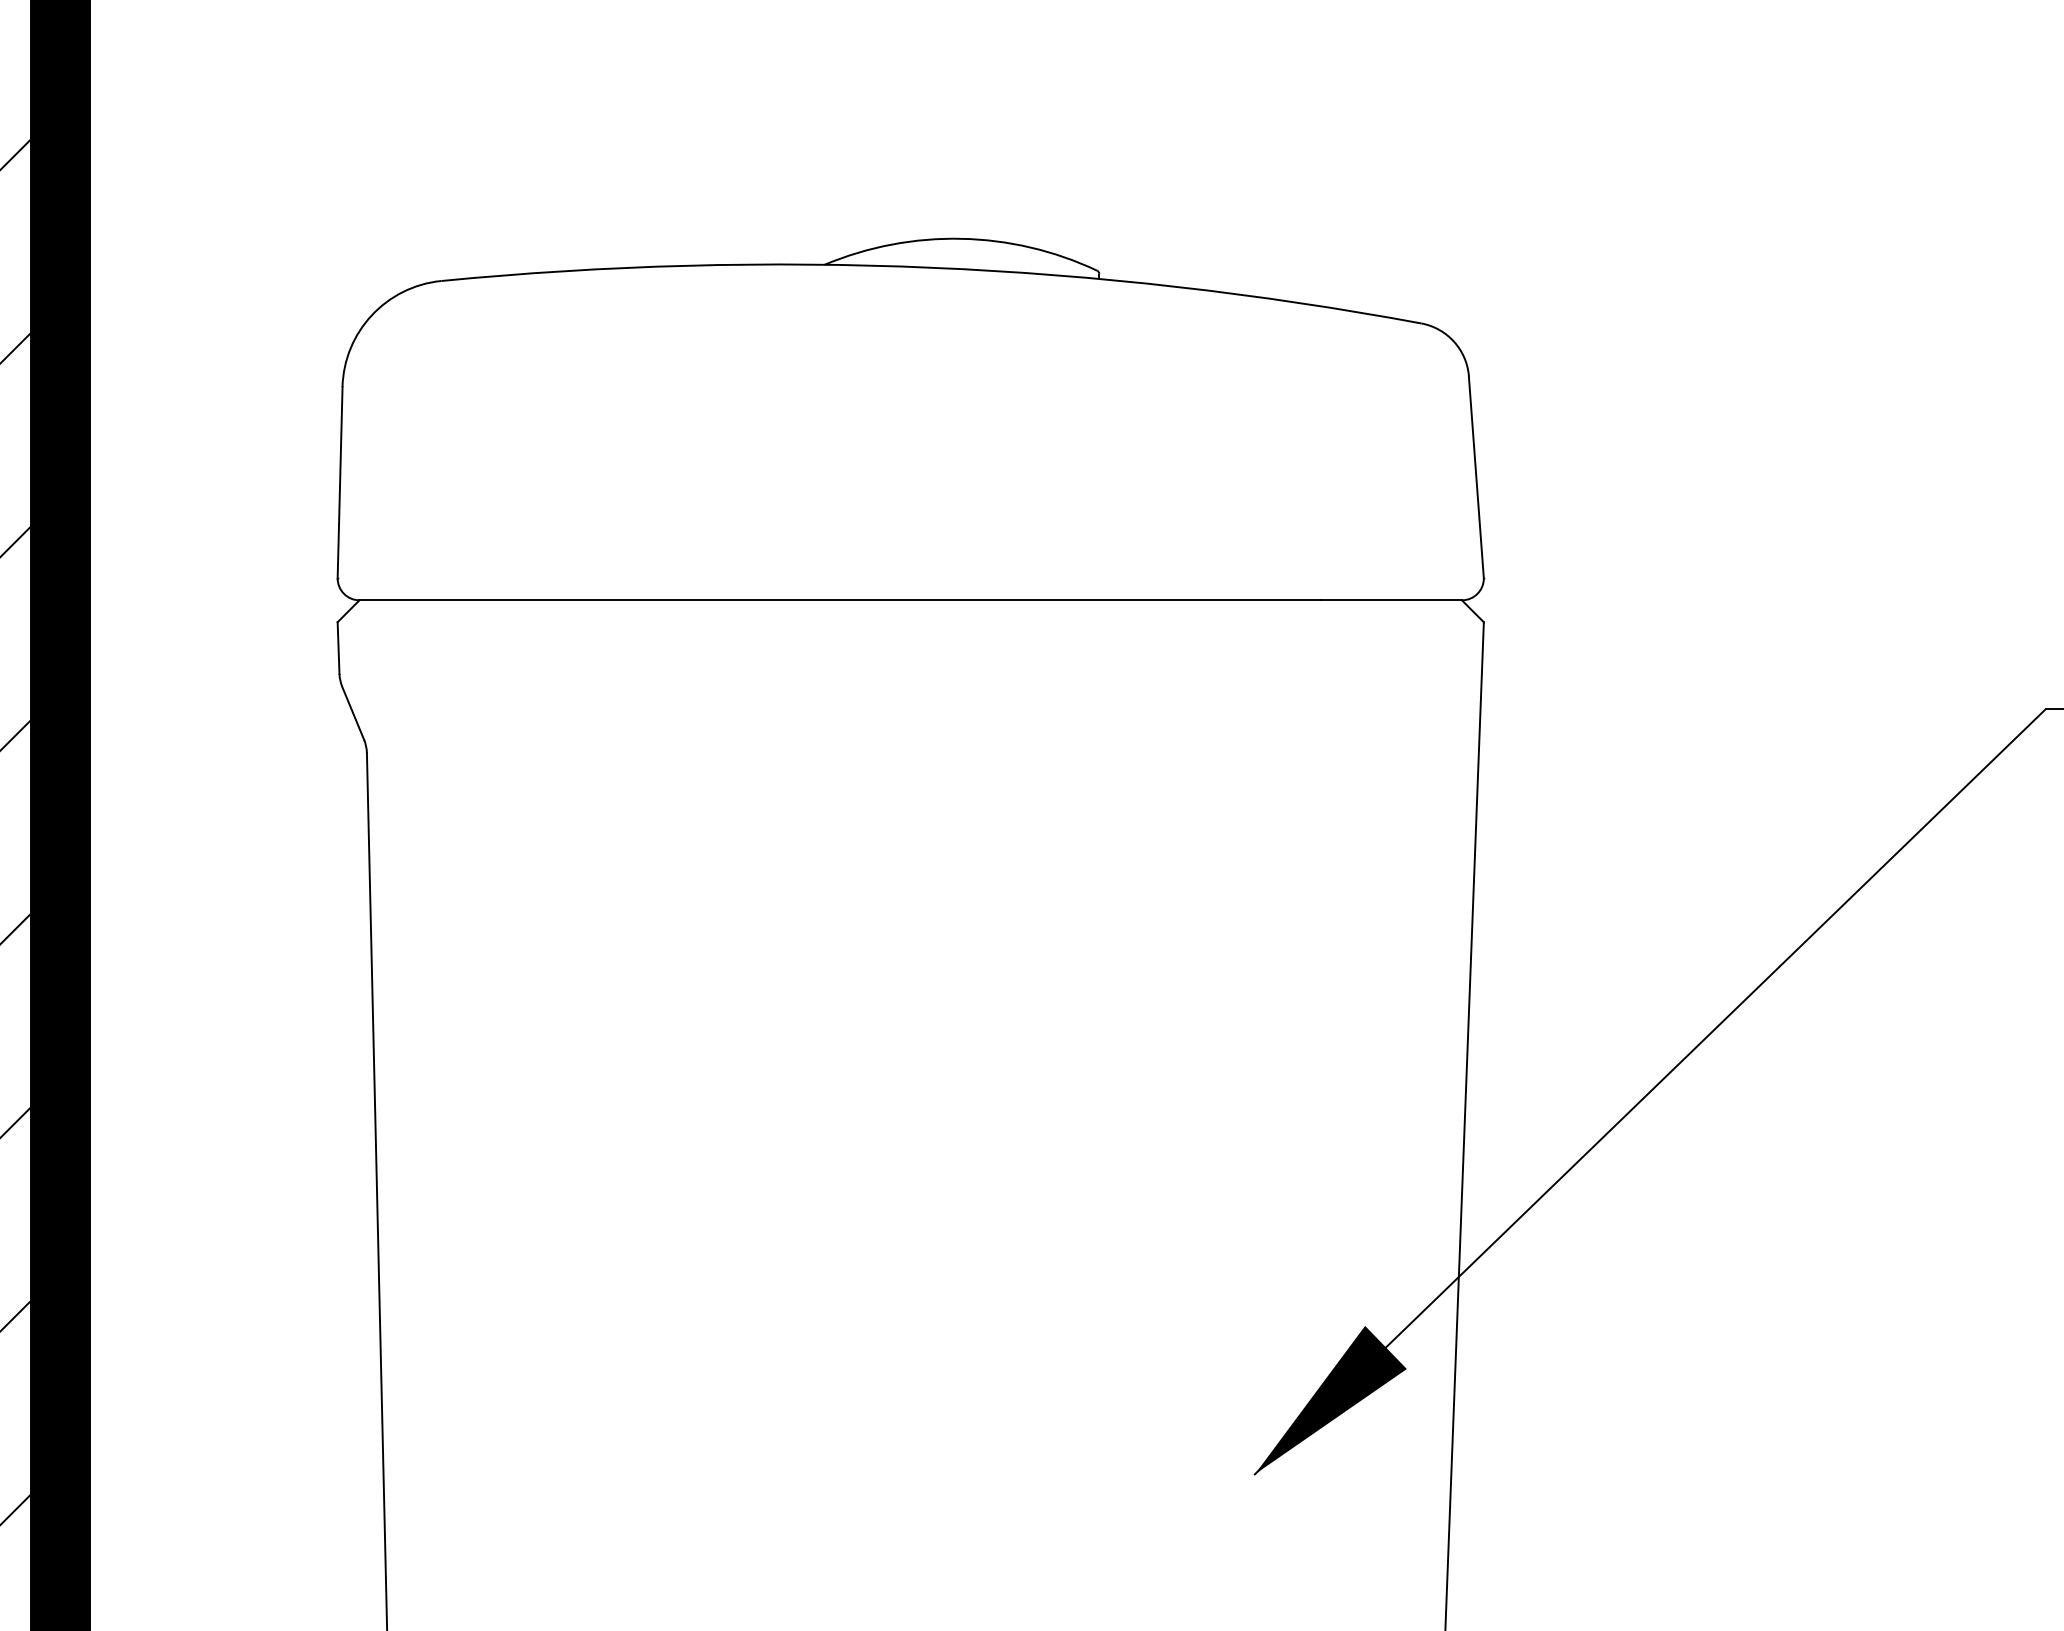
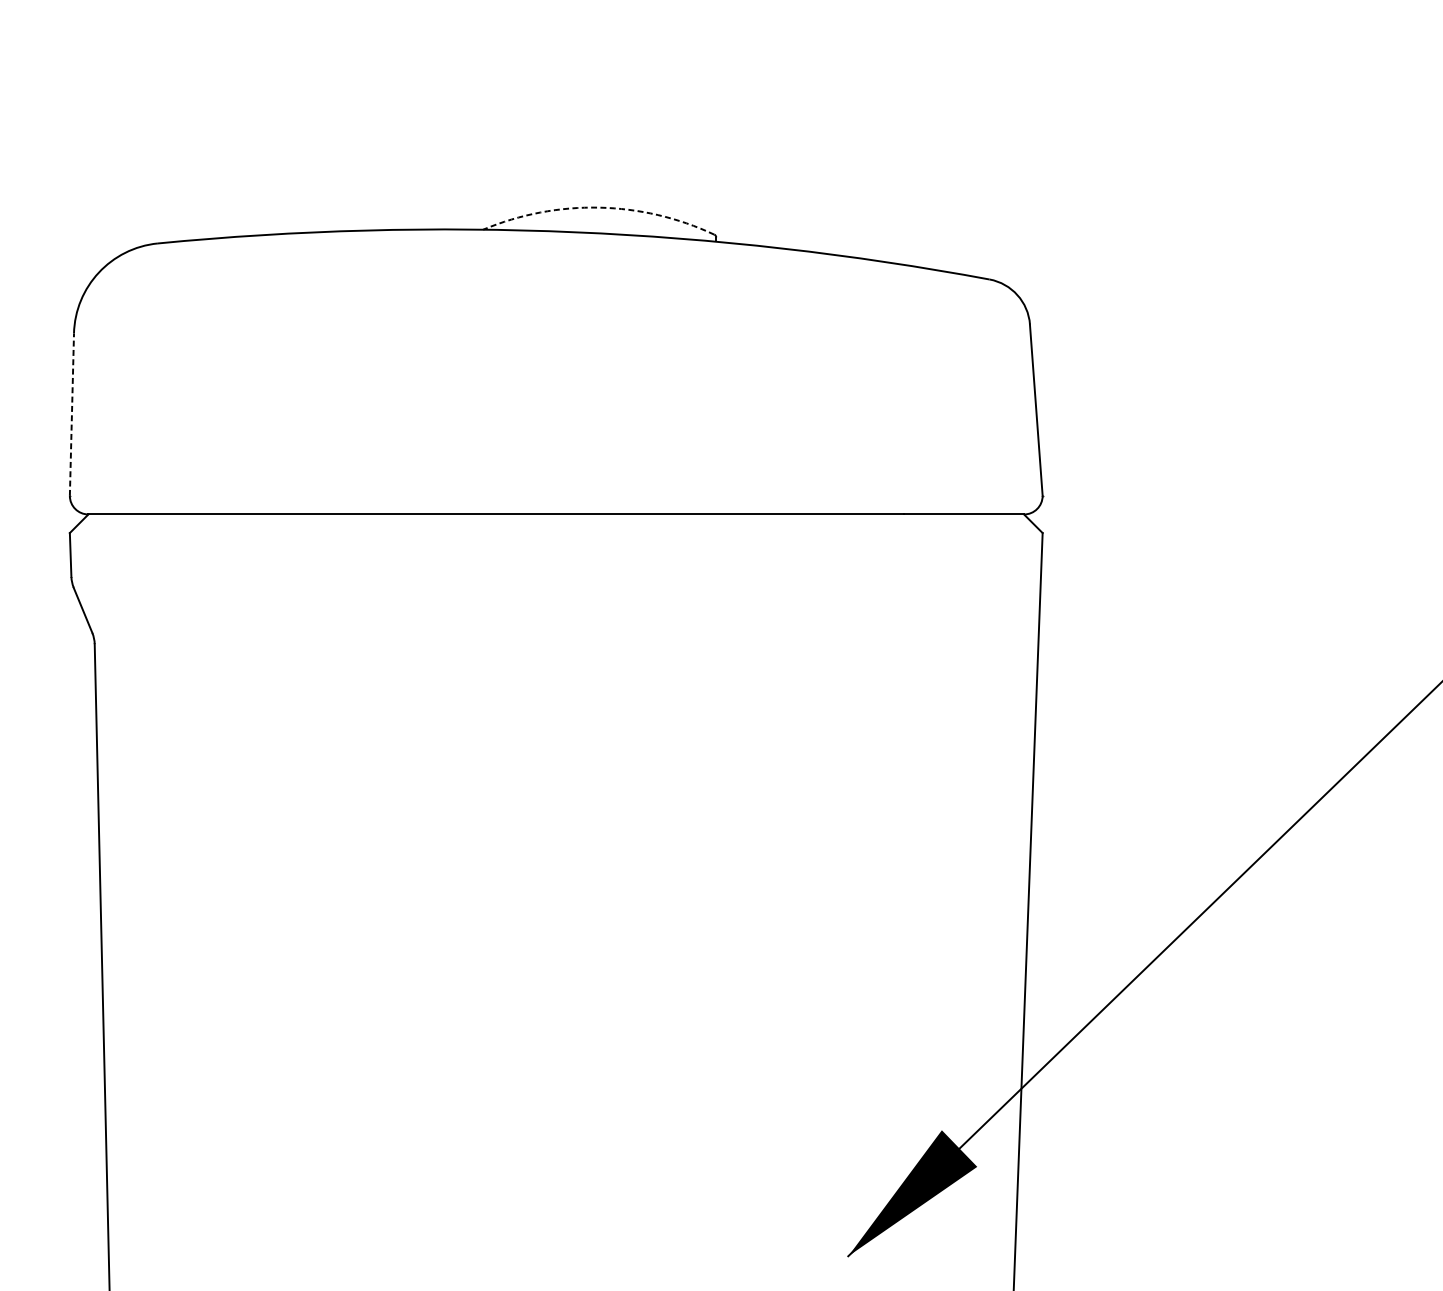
arc: (961, 238) -> (599, 207), solid -> dashed
line: (340, 482) -> (72, 414), solid -> dashed

